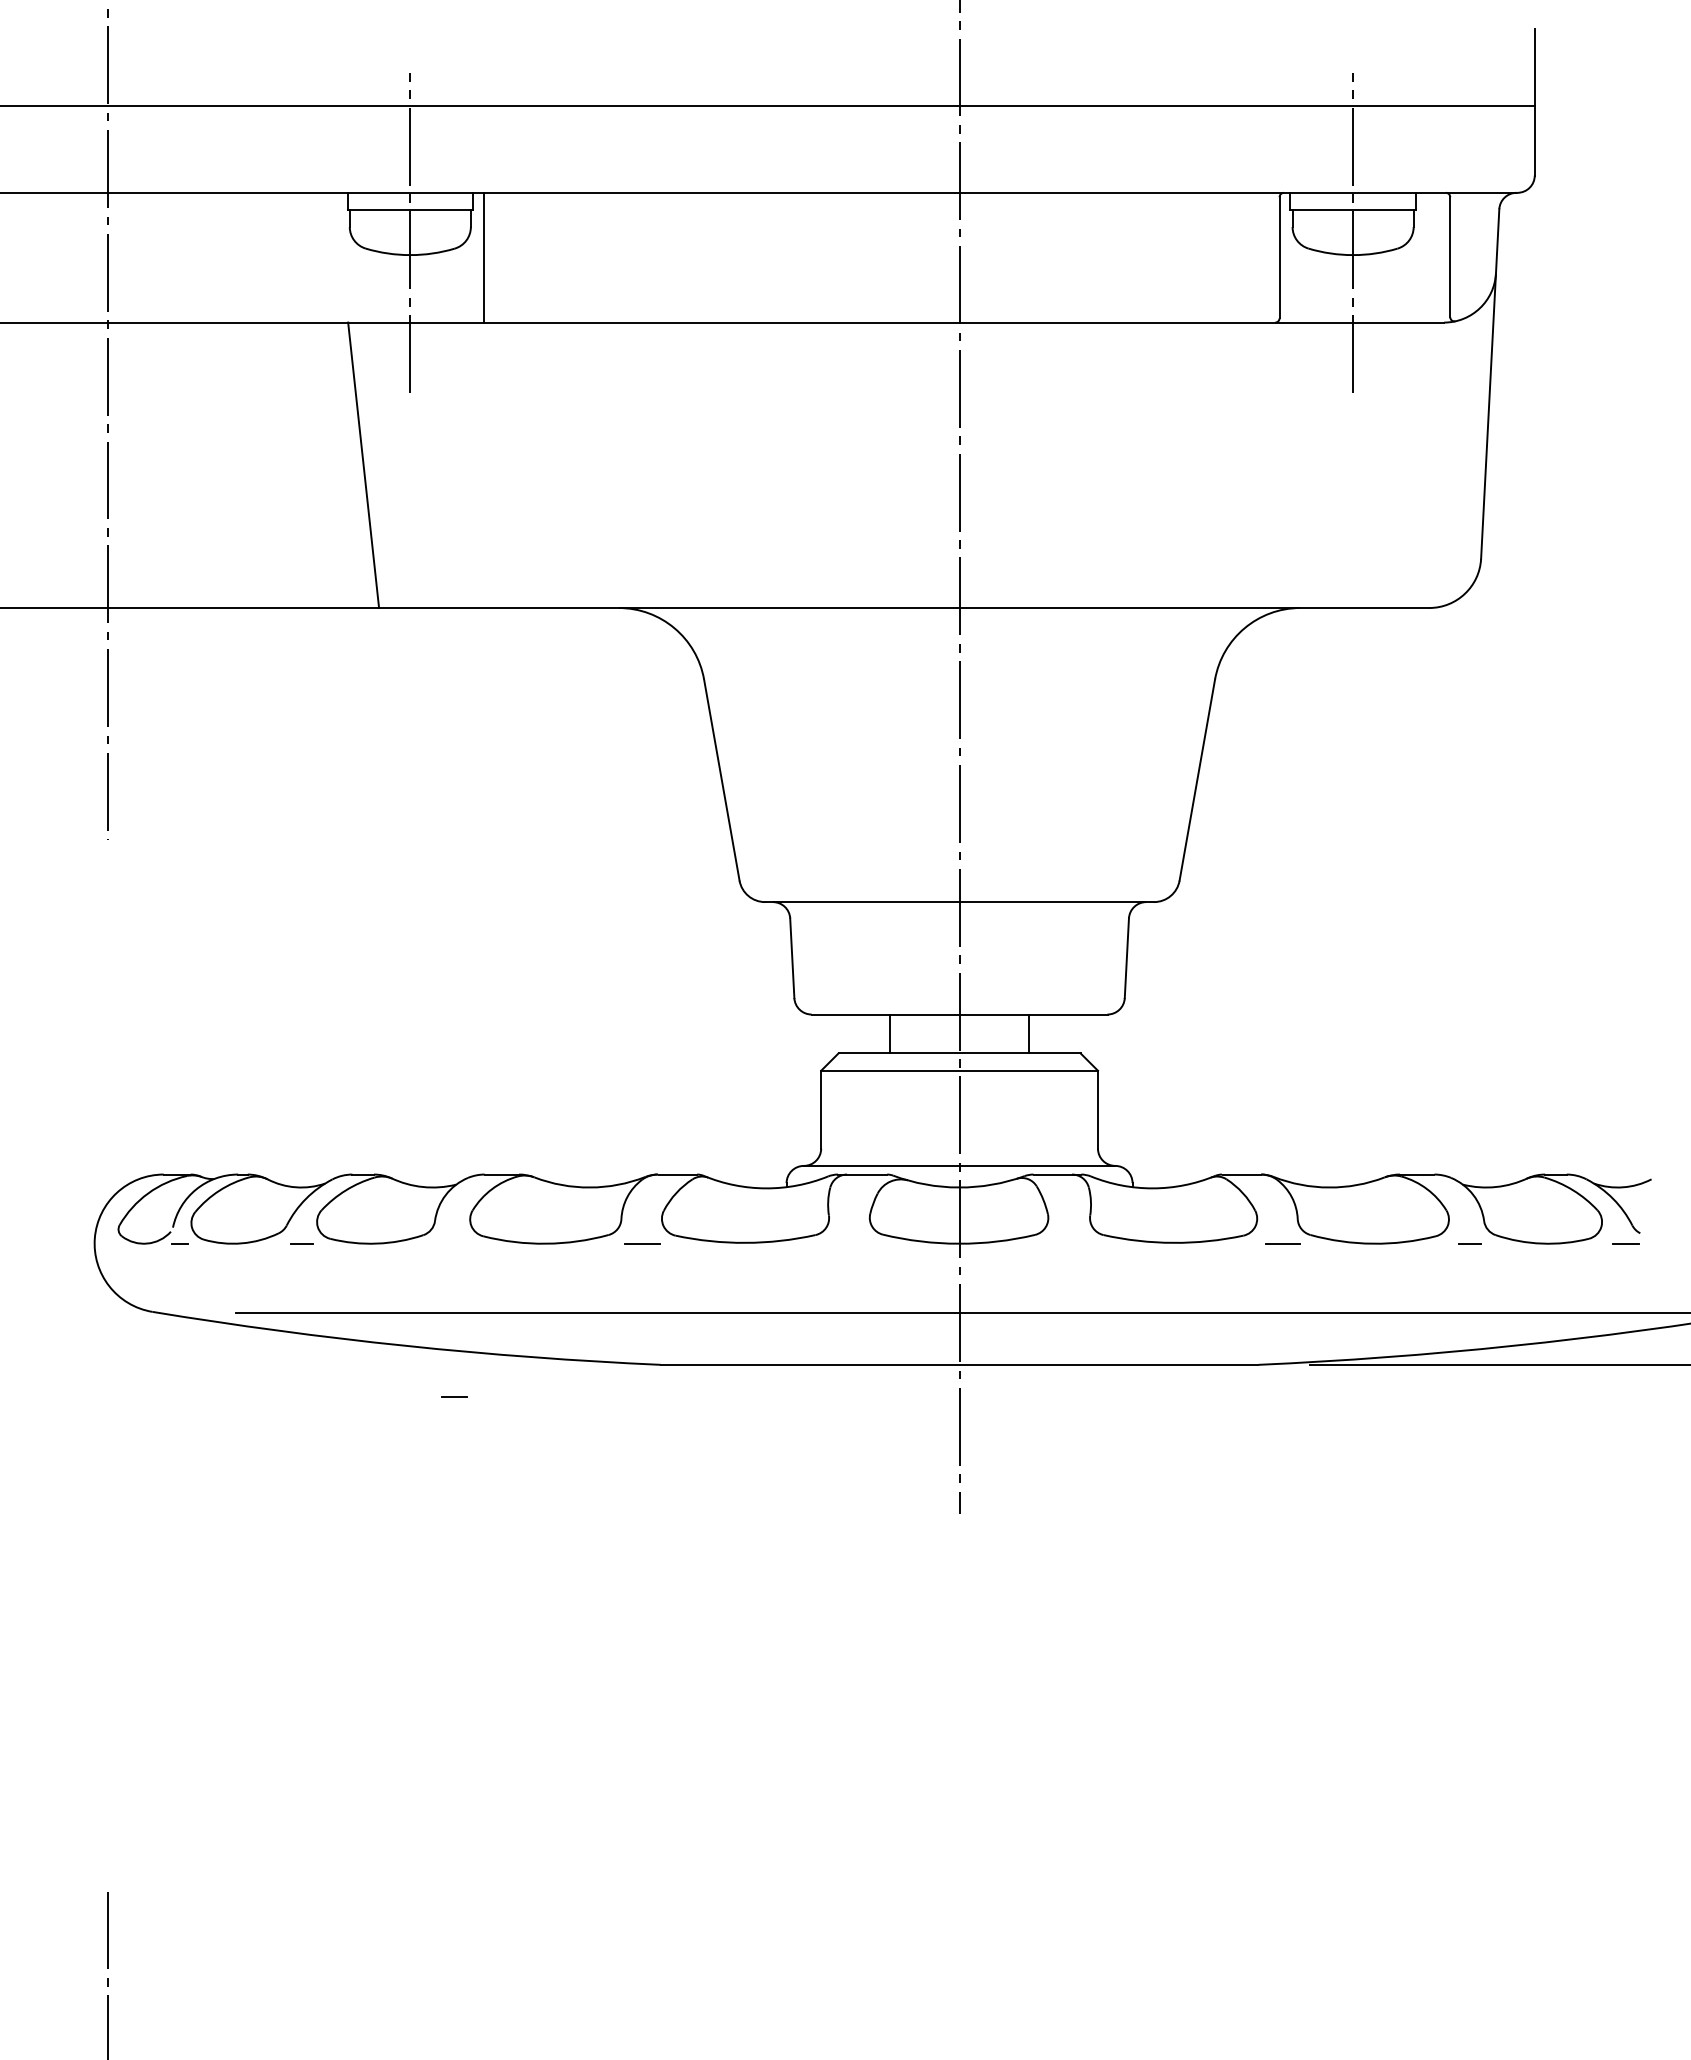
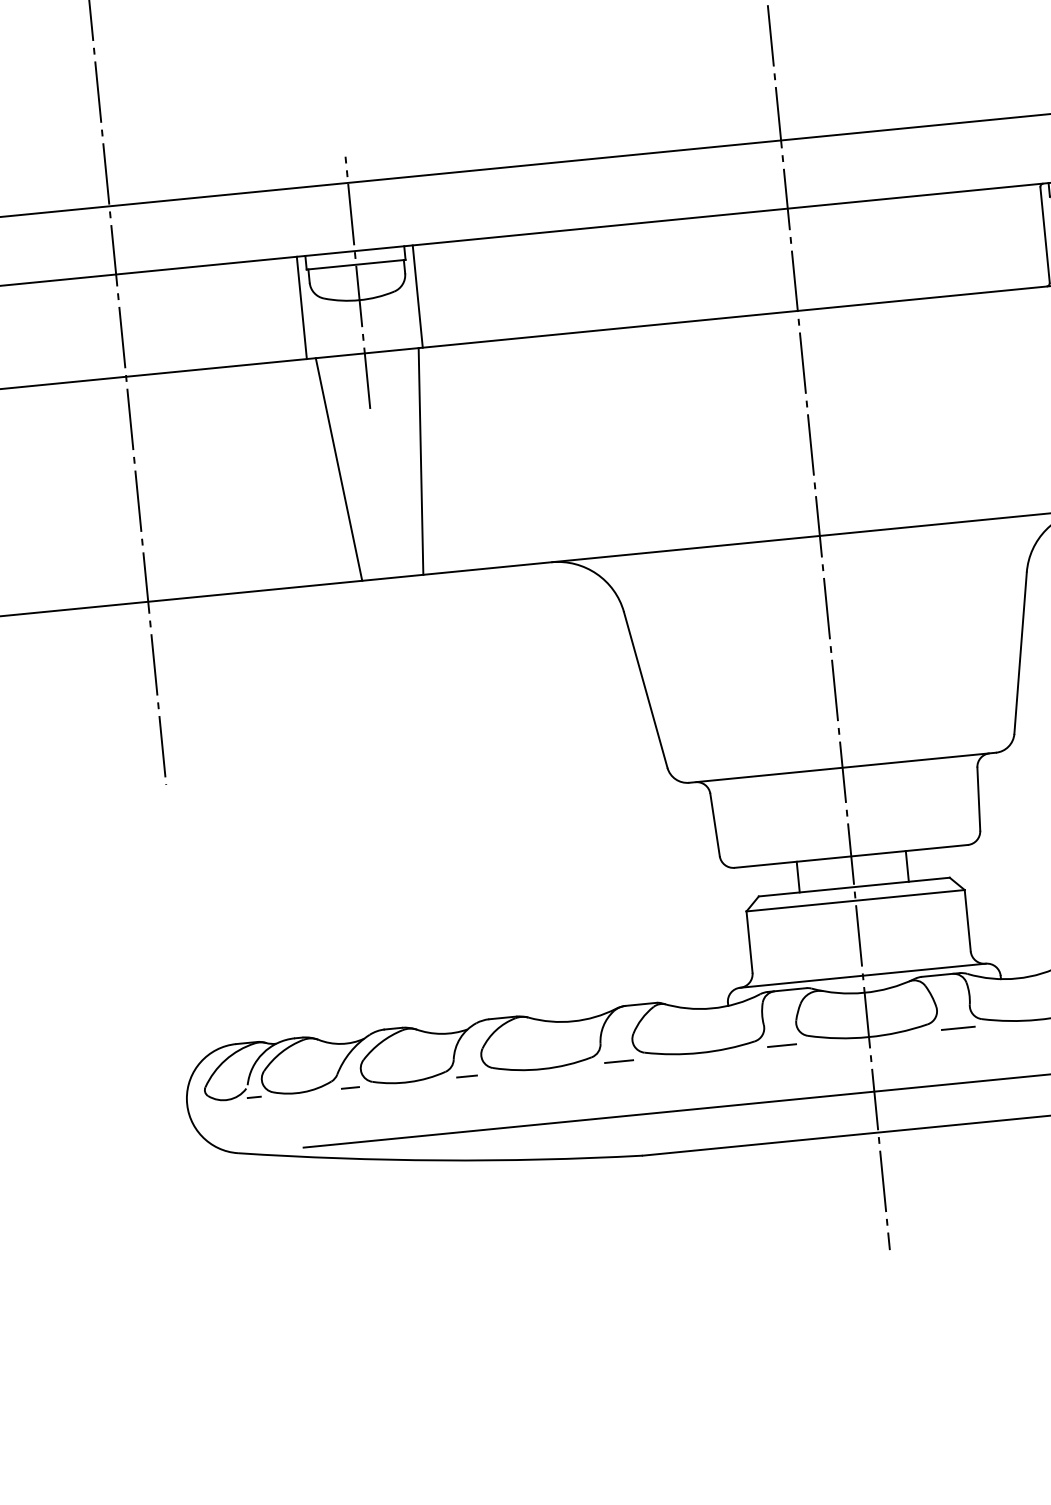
line: (336, 257) -> (301, 307), added
line: (467, 465) -> (420, 461), added
line: (849, 1243) -> (782, 1045), added
line: (1072, 1243) -> (958, 1028), added
line: (454, 1396) -> (466, 1076), moved

